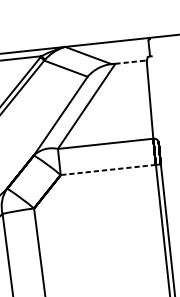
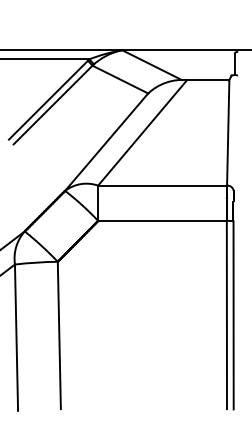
line: (131, 62) -> (208, 80), dashed -> solid
line: (108, 169) -> (162, 220), dashed -> solid

